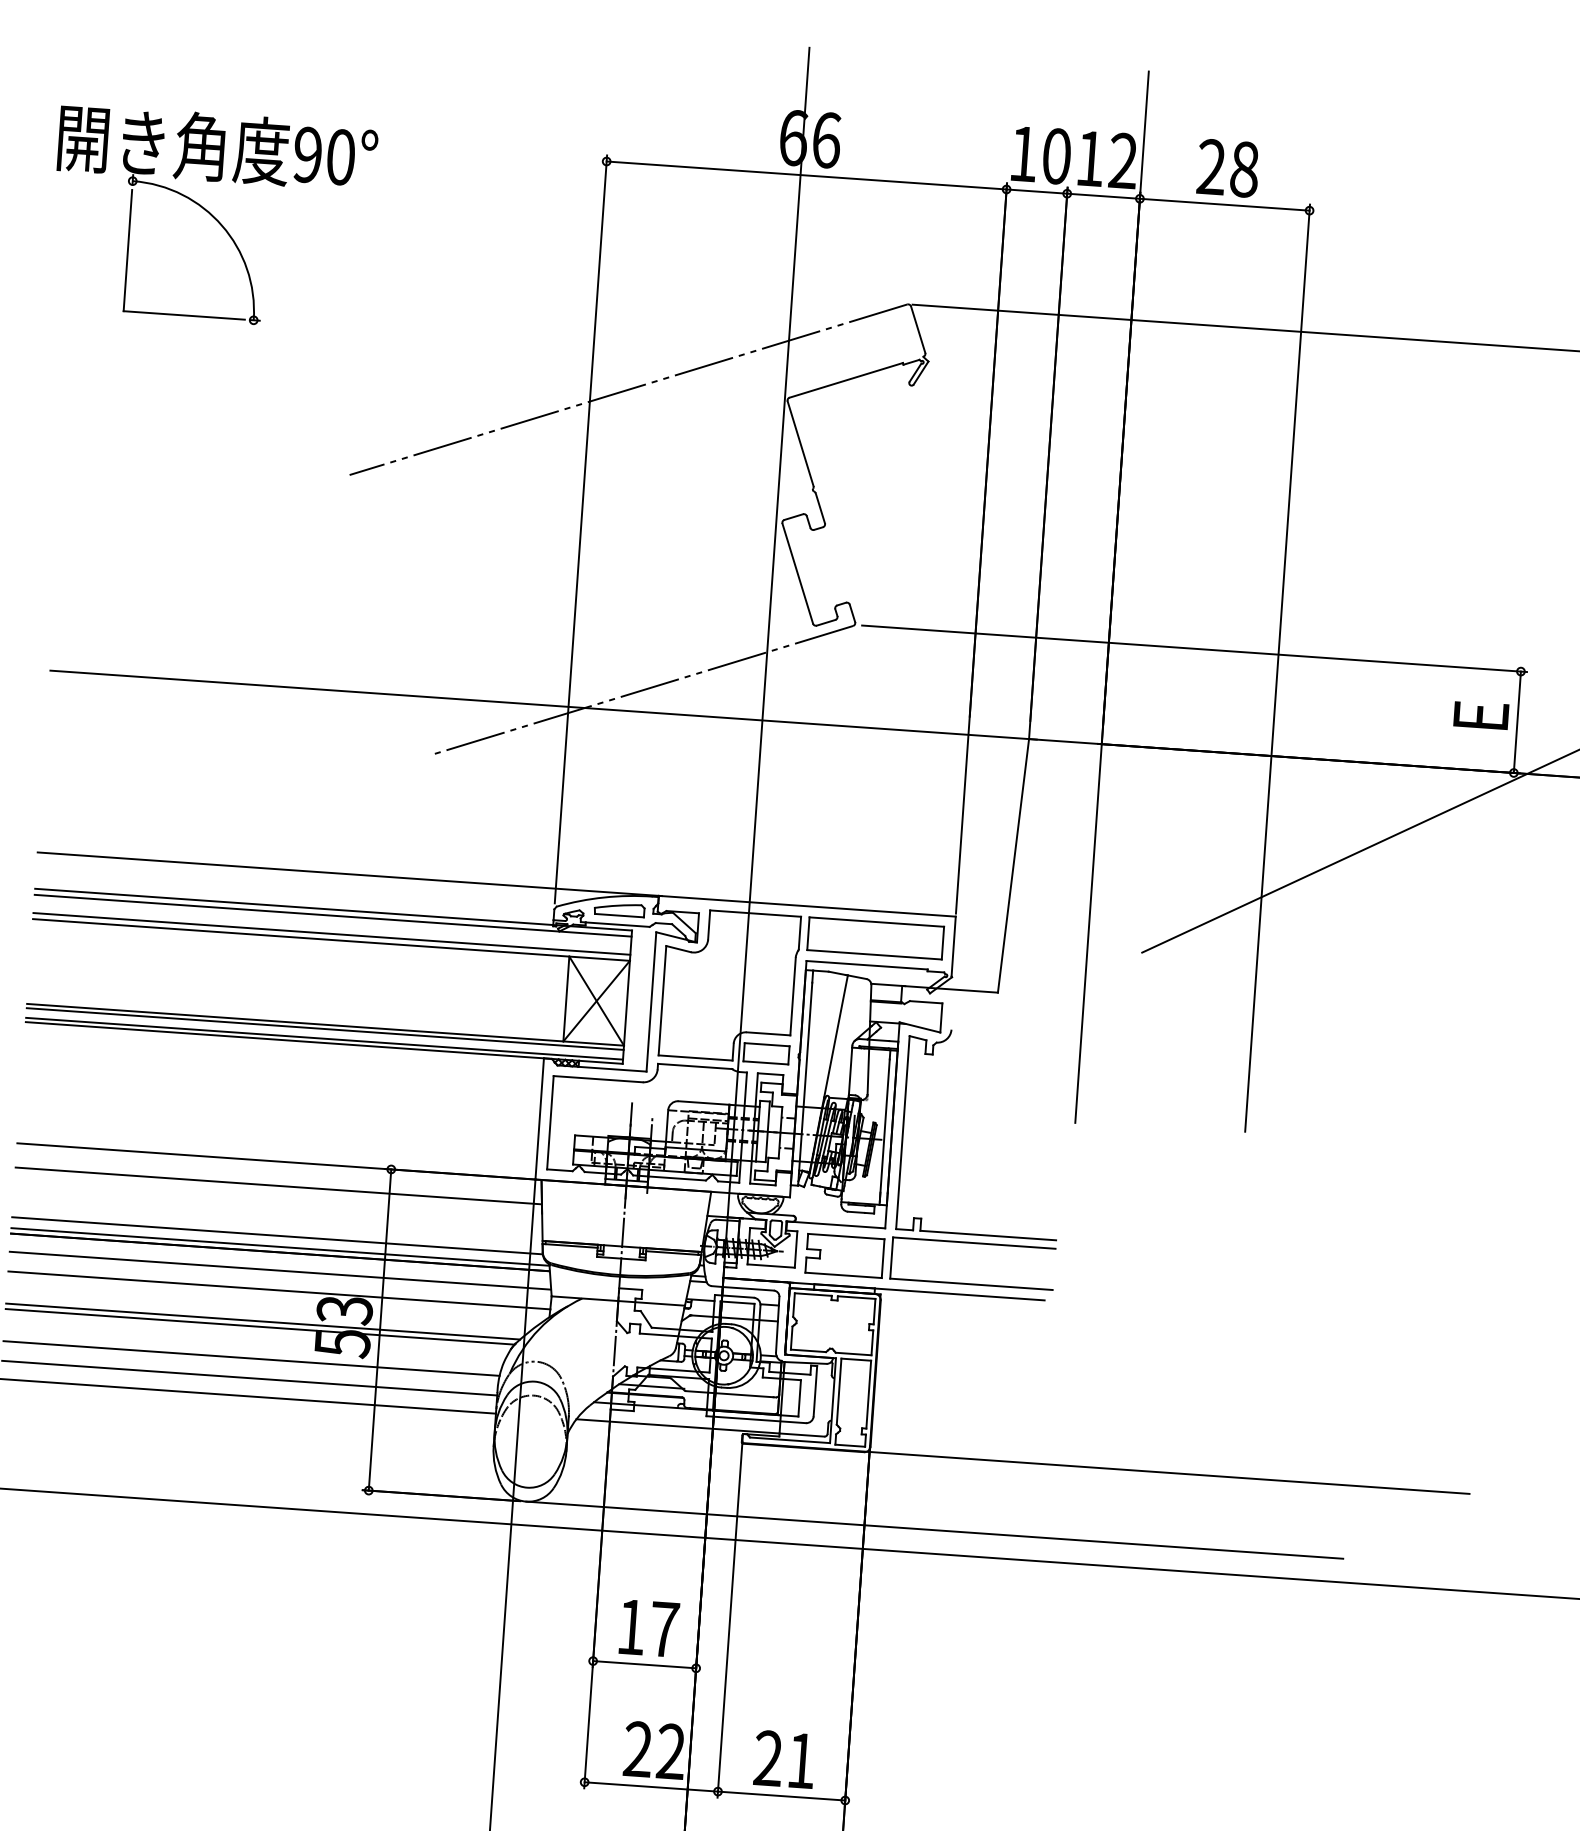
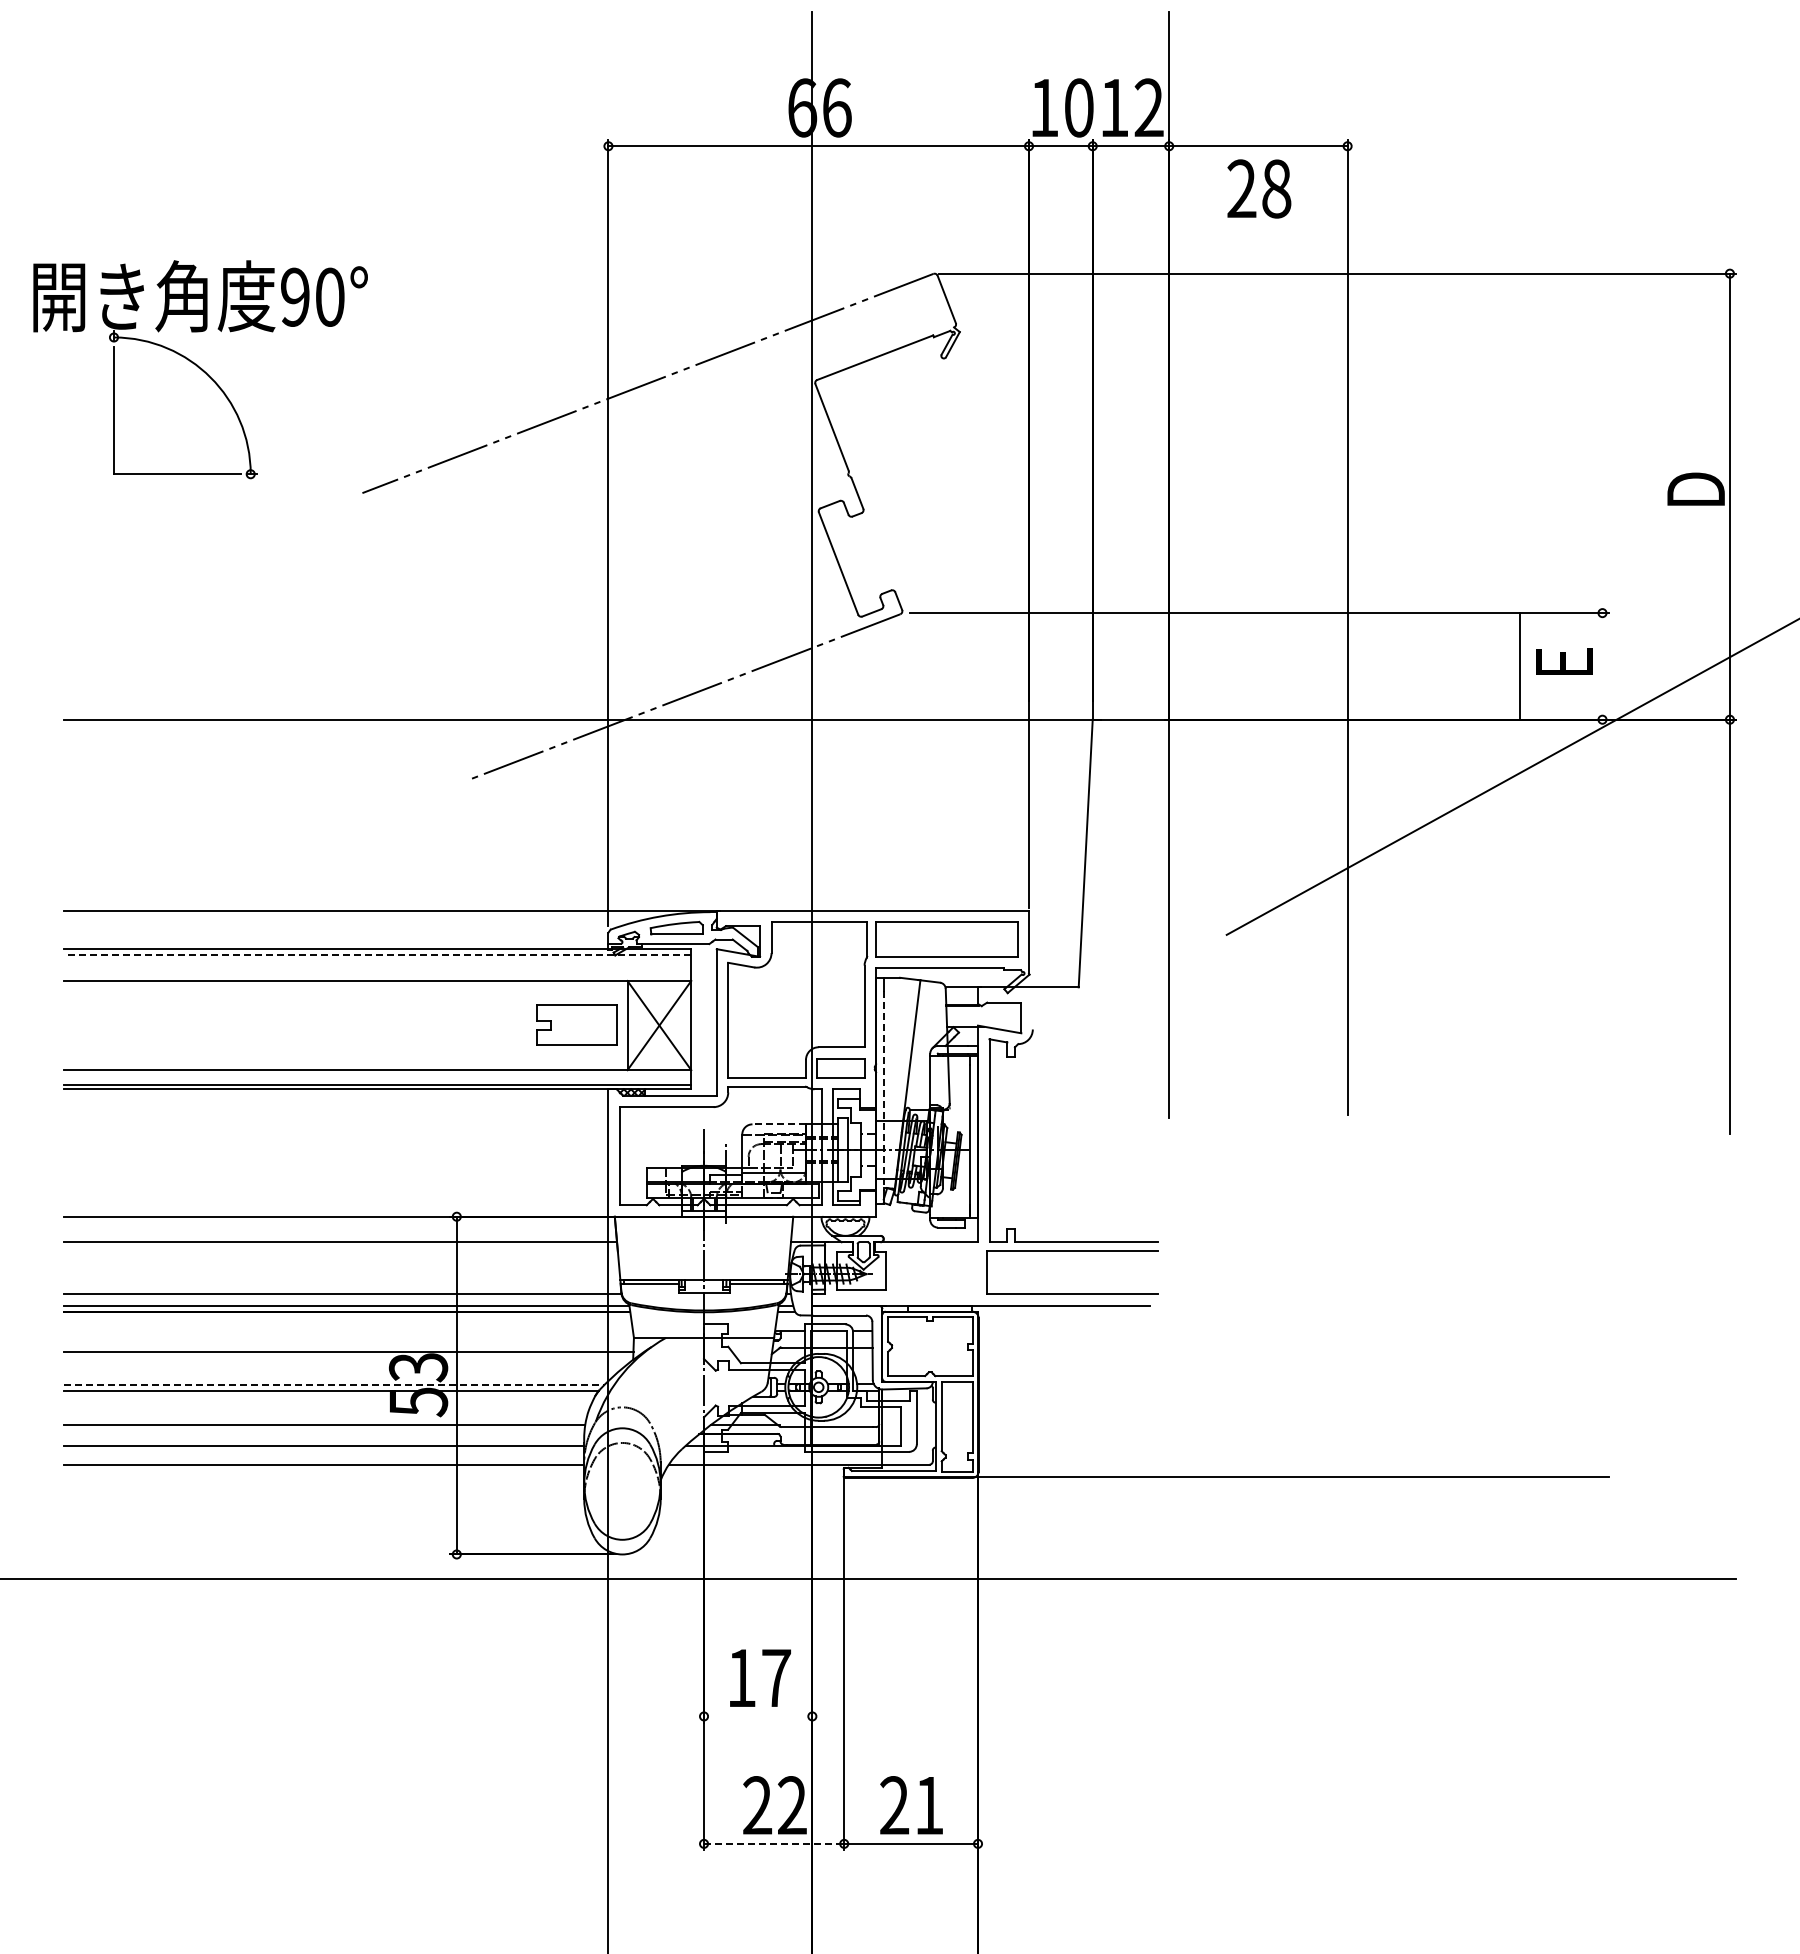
text: (1228, 167) -> (1259, 188), moved
part: (212, 217) -> (200, 369), moved
line: (1517, 722) -> (1519, 666), moved
line: (333, 915) -> (377, 955), solid -> dashed
line: (331, 933) -> (377, 974), removed
line: (325, 1028) -> (377, 1074), removed
line: (805, 1078) -> (883, 1091), solid -> dashed
line: (704, 1103) -> (779, 1124), solid -> dashed
part: (844, 1255) -> (576, 1024), moved
line: (279, 1270) -> (347, 1330), removed
line: (263, 1321) -> (334, 1385), solid -> dashed
line: (934, 1530) -> (1051, 1554), removed
line: (644, 1664) -> (758, 1716), removed
line: (651, 1786) -> (774, 1843), solid -> dashed

